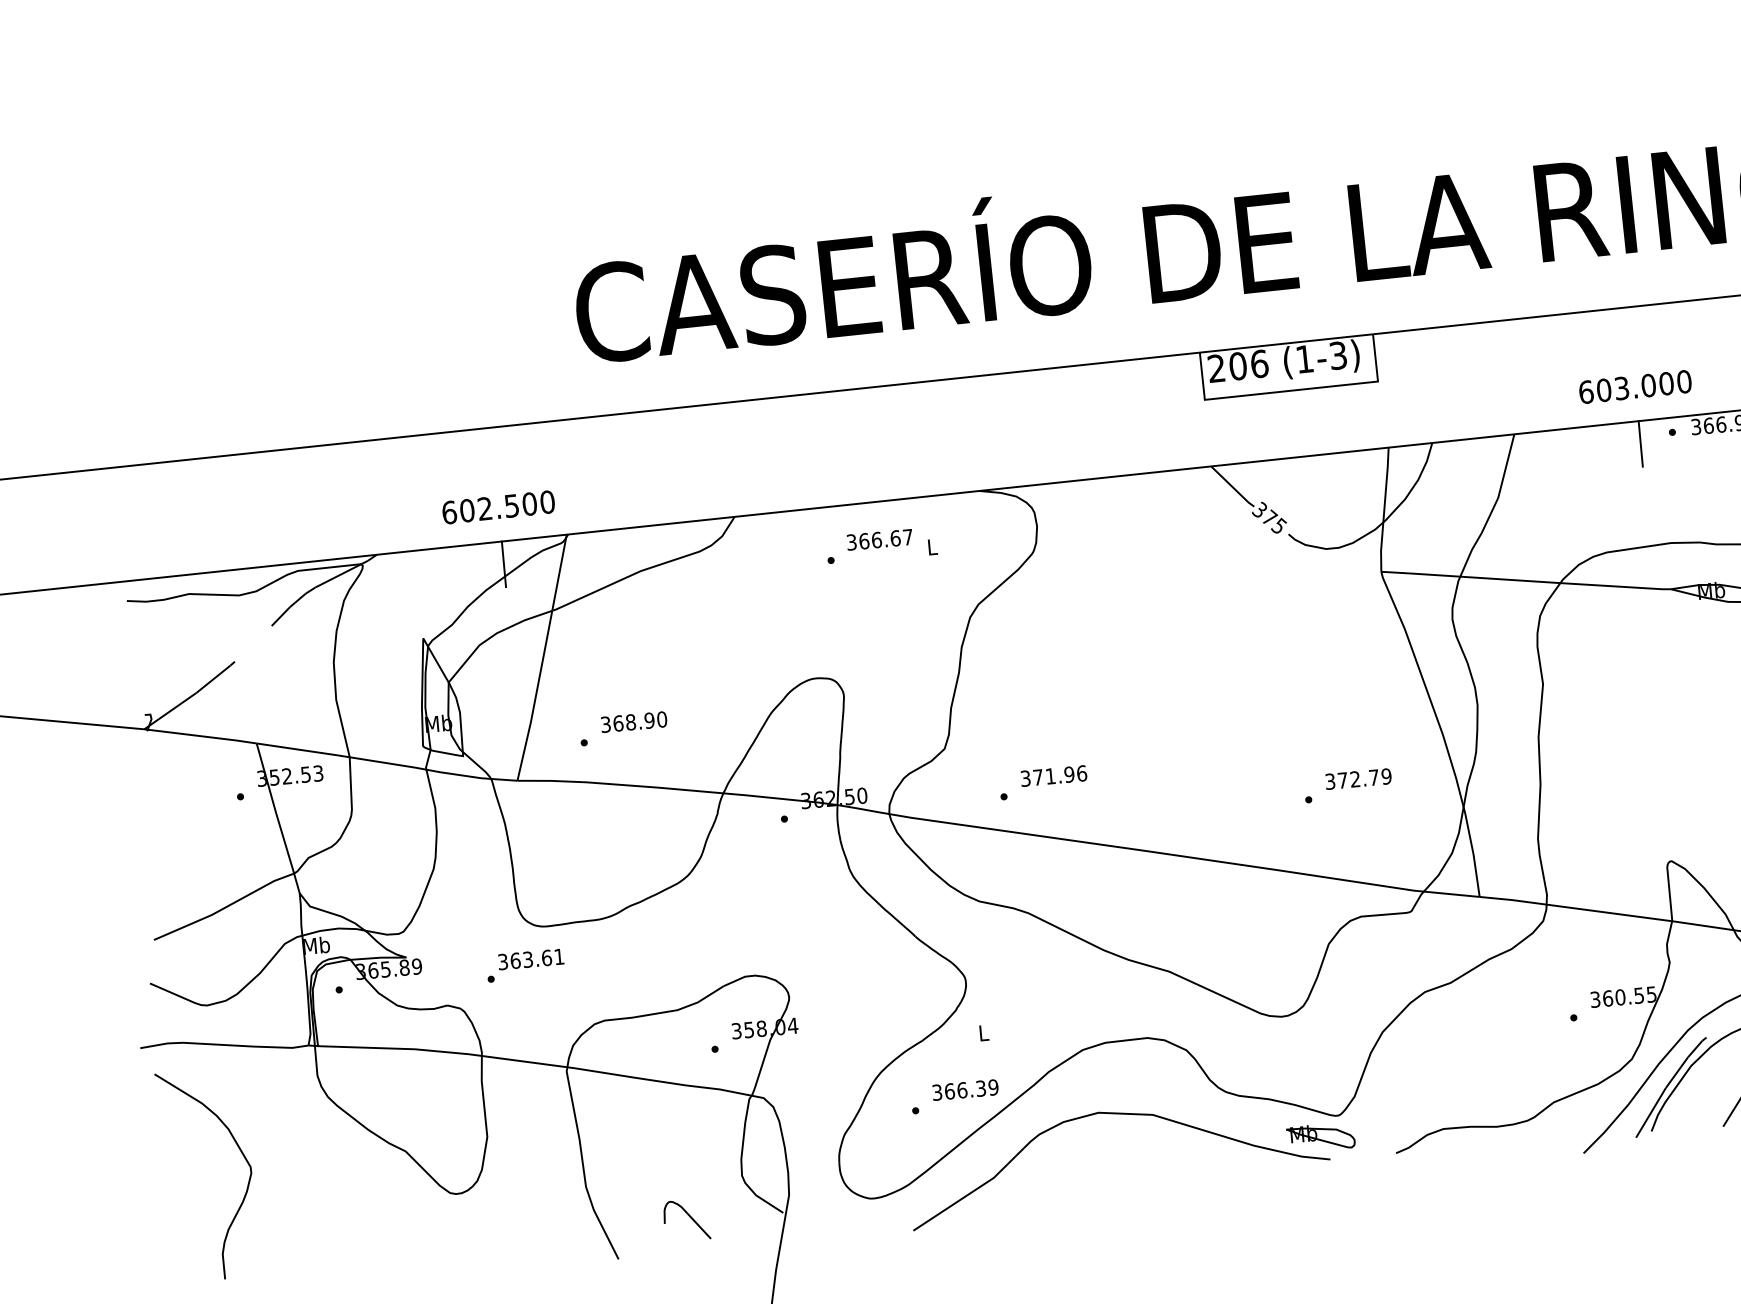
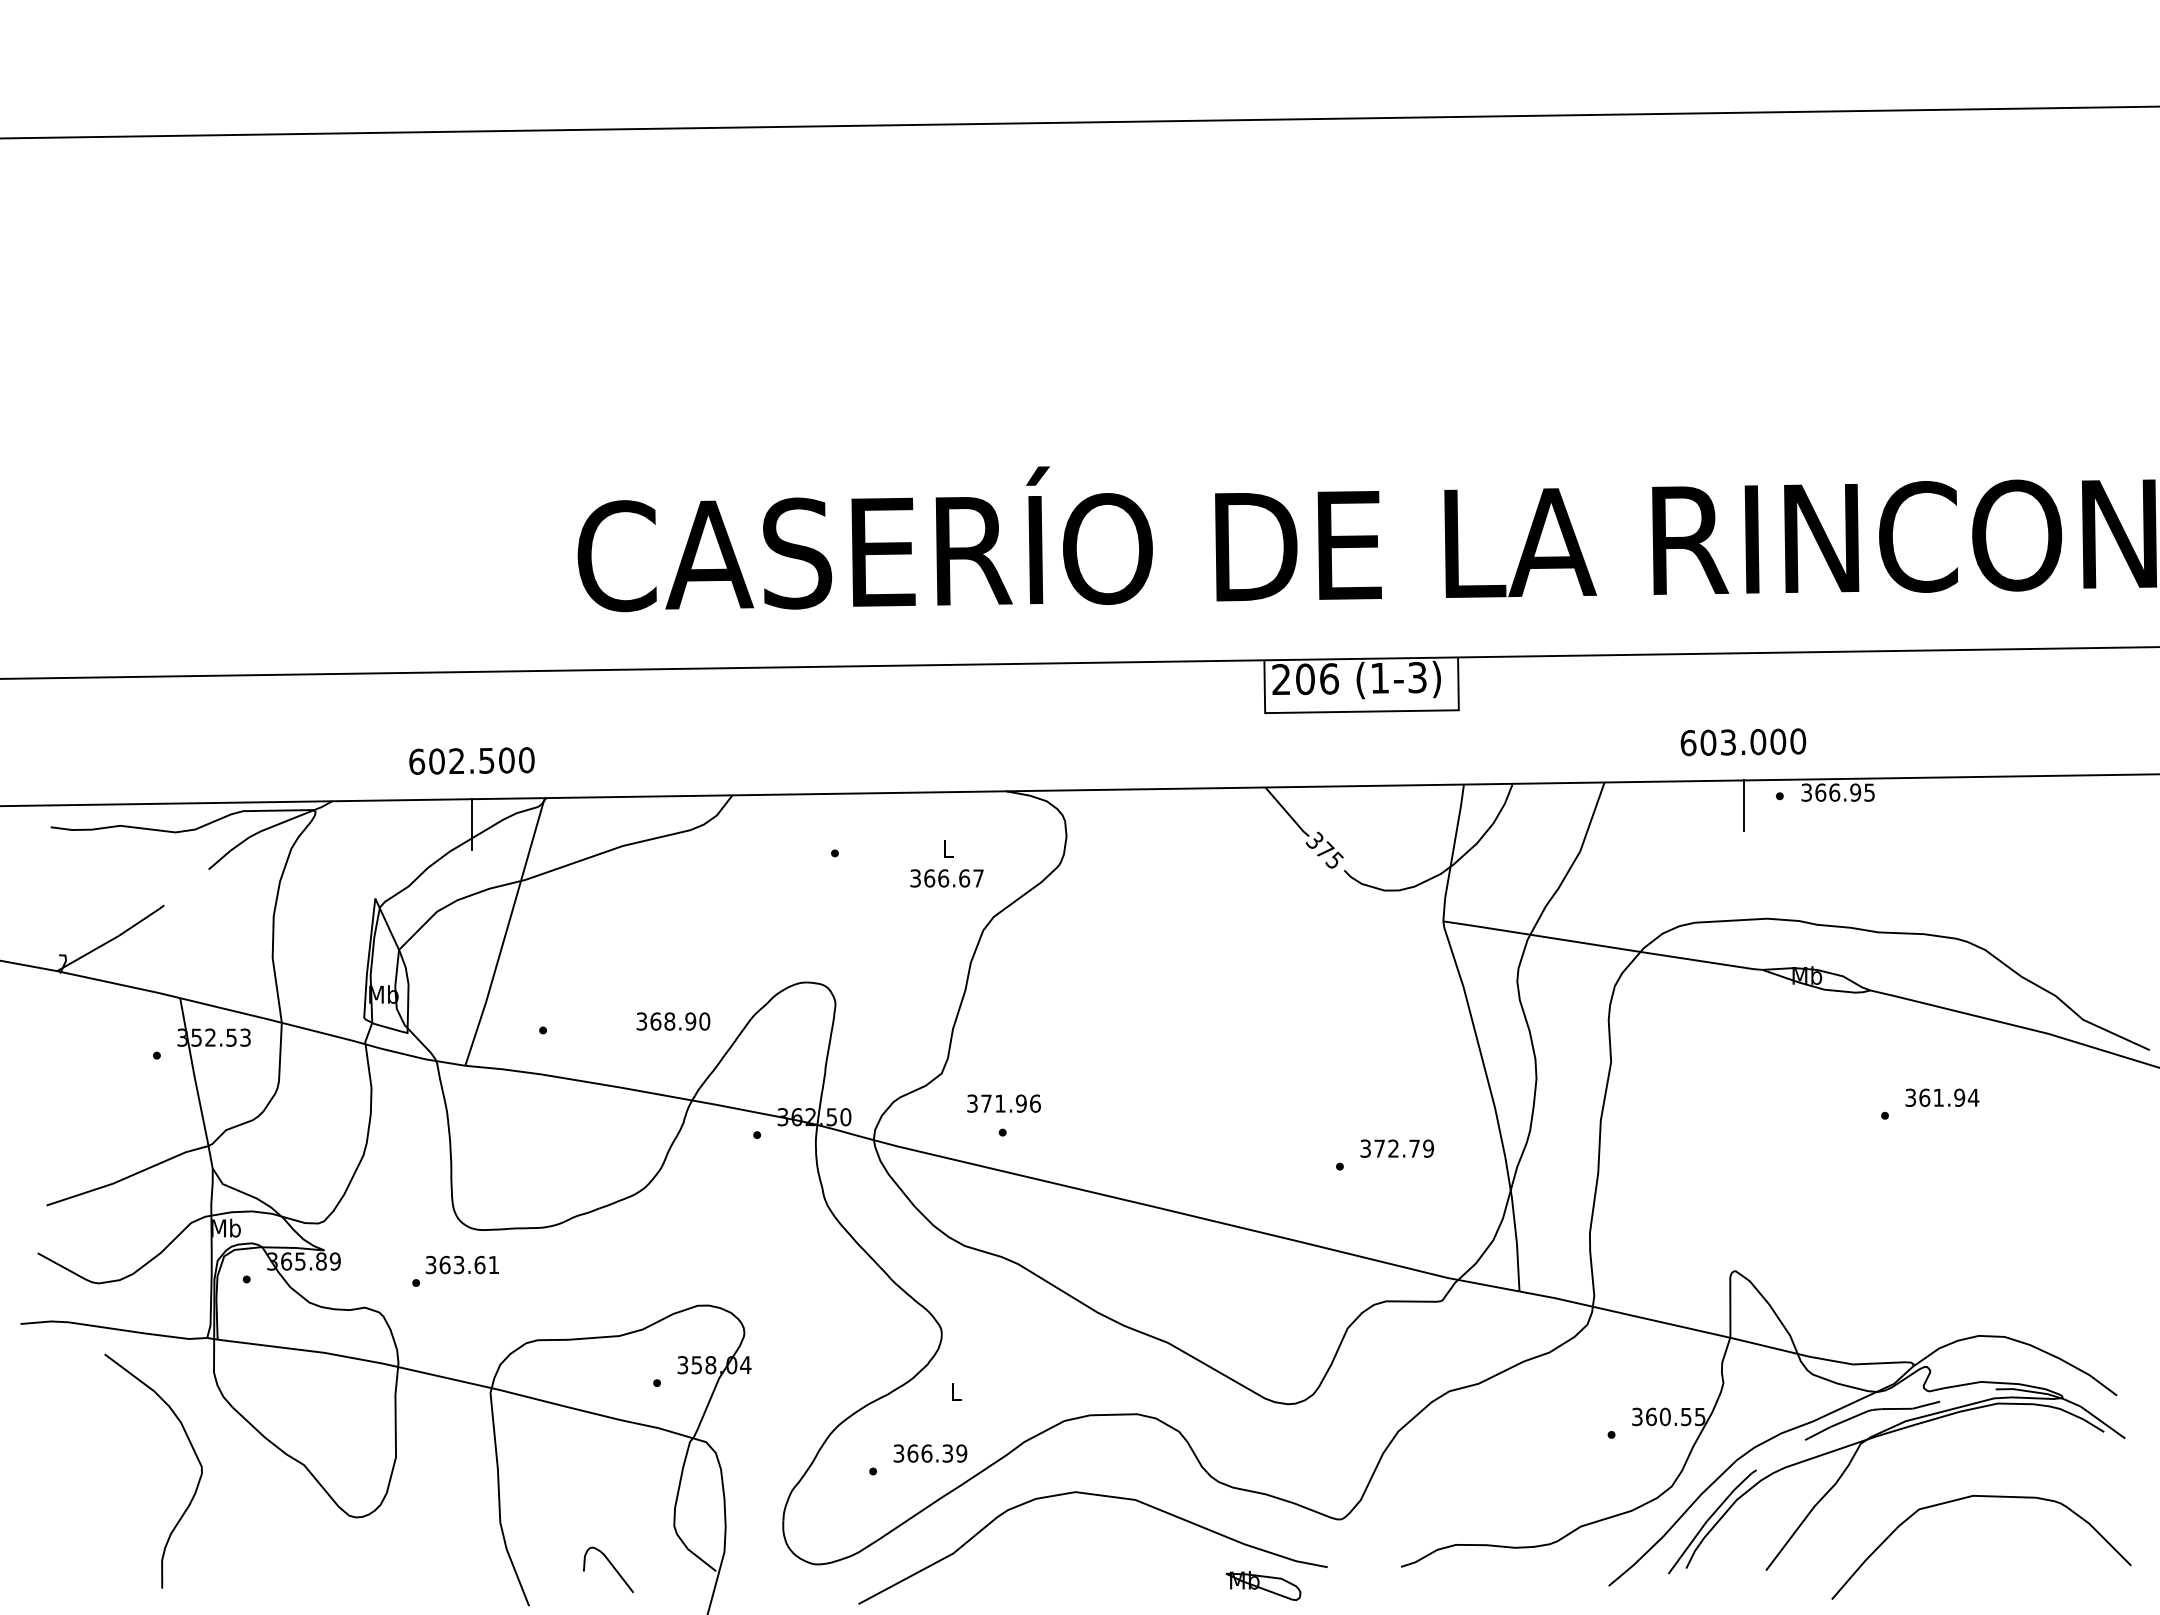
text: (879, 539) -> (946, 878), moved
text: (634, 722) -> (673, 1021), moved
text: (1053, 775) -> (1003, 1103), moved
part: (1320, 1137) -> (1263, 1585), moved
curve: (244, 1158) -> (195, 1456), moved

